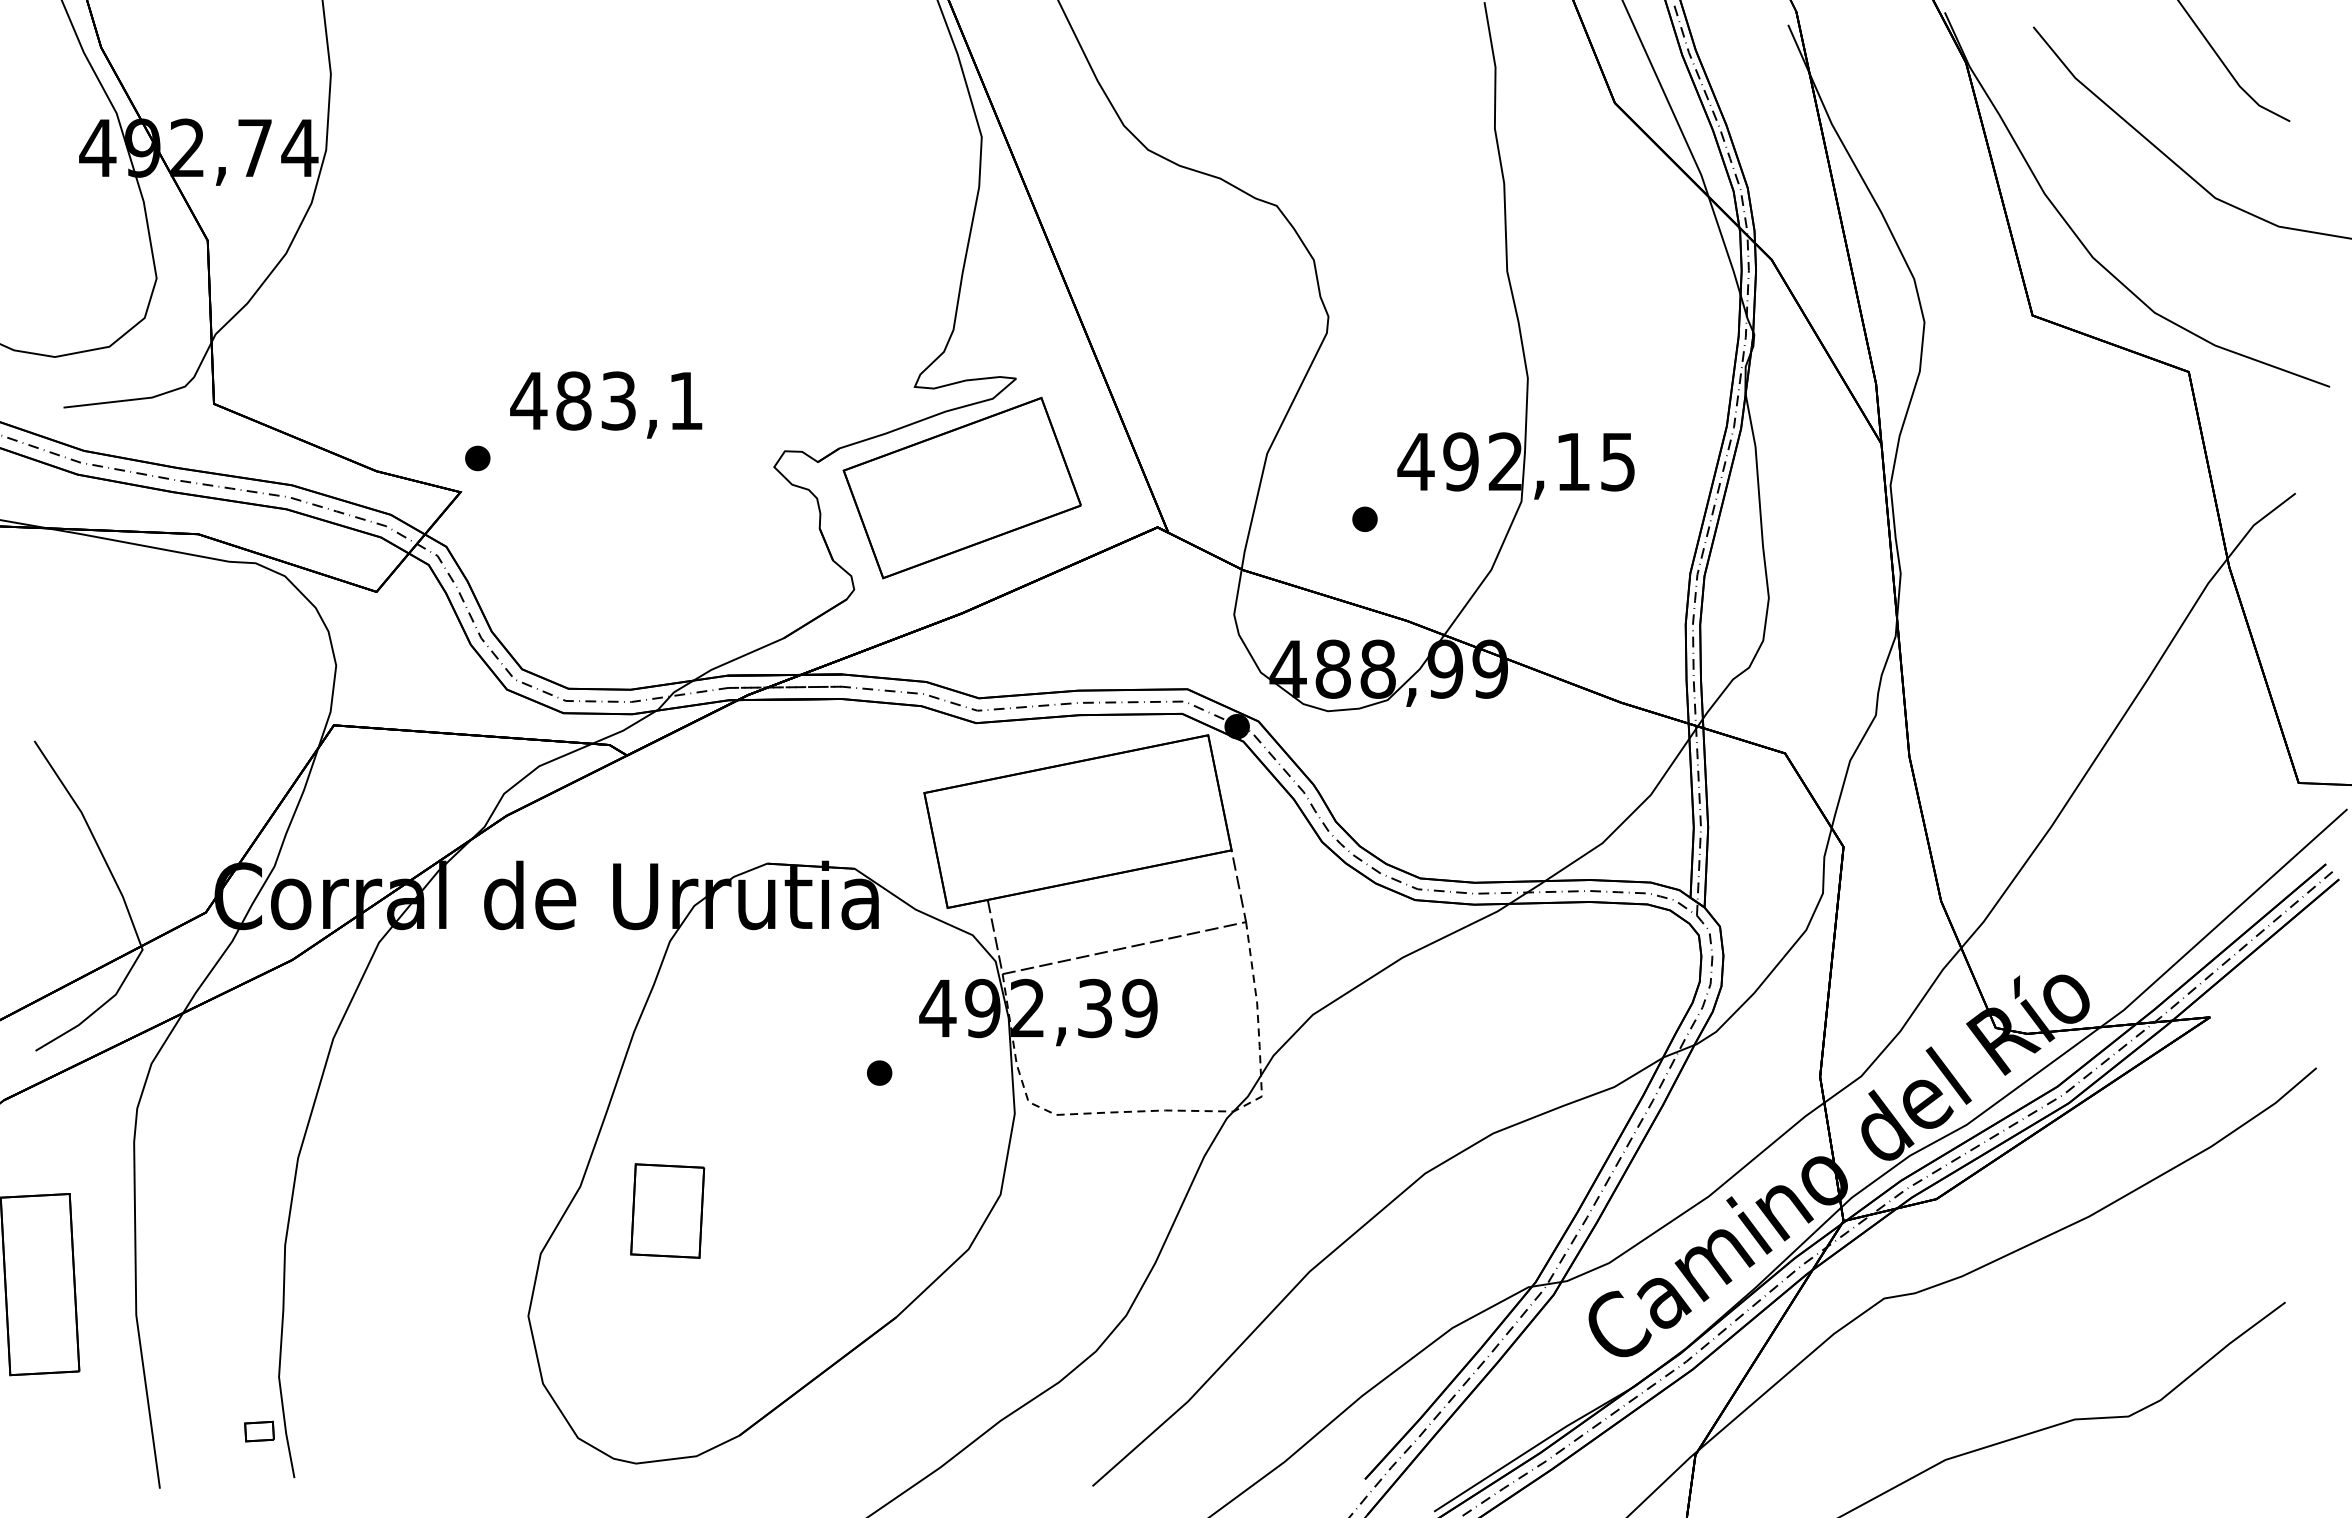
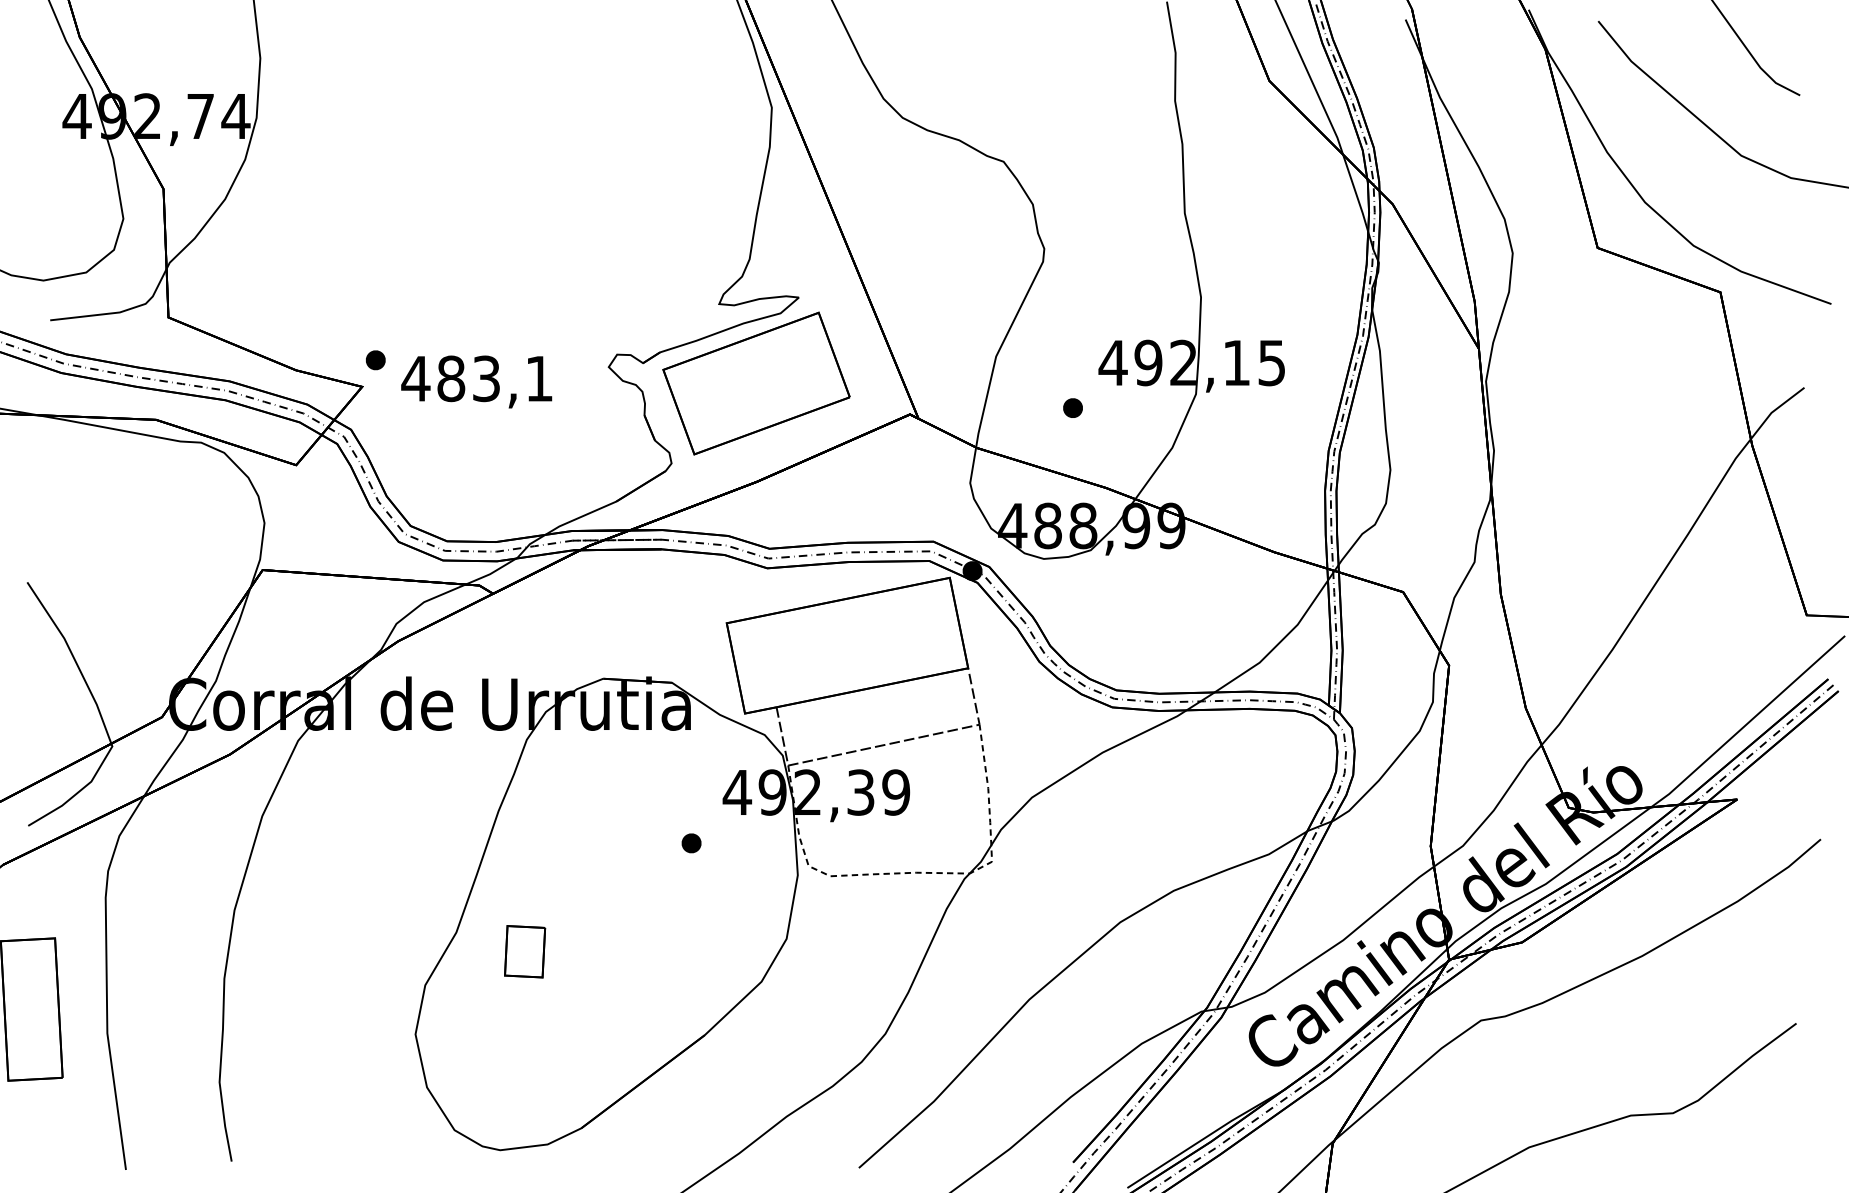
text: (606, 404) -> (476, 381), moved
part: (667, 1210) -> (524, 951), size x0.7
part: (259, 1431) -> (204, 1125), removed

